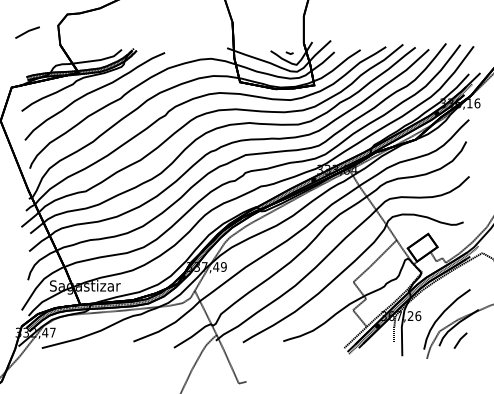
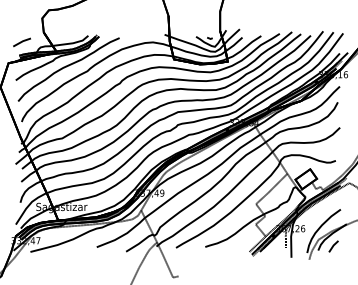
line: (26, 32) -> (21, 42), moved

